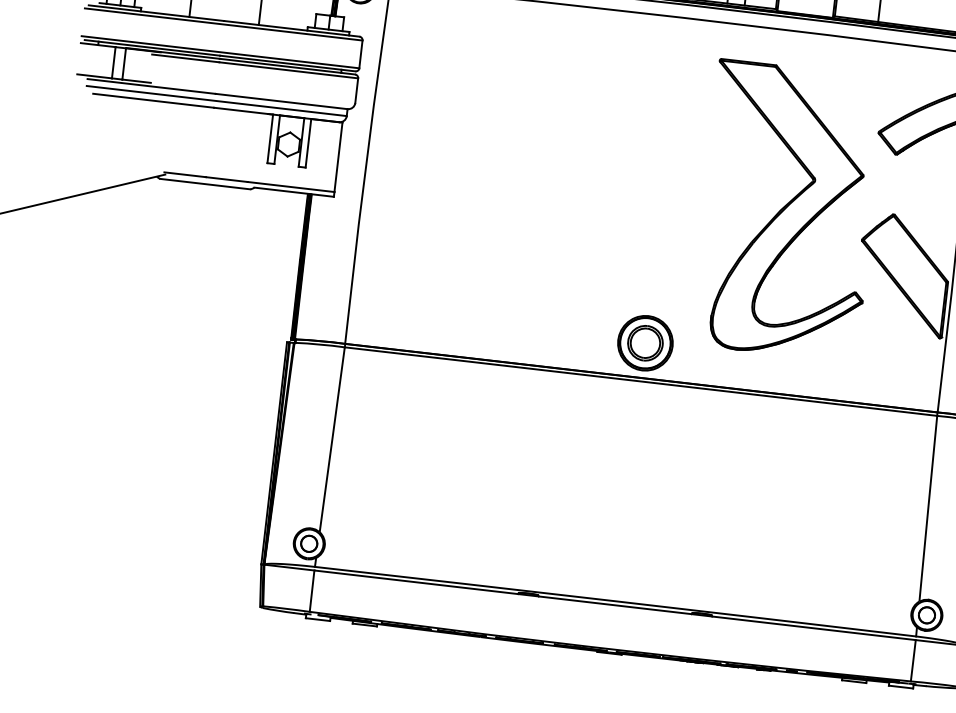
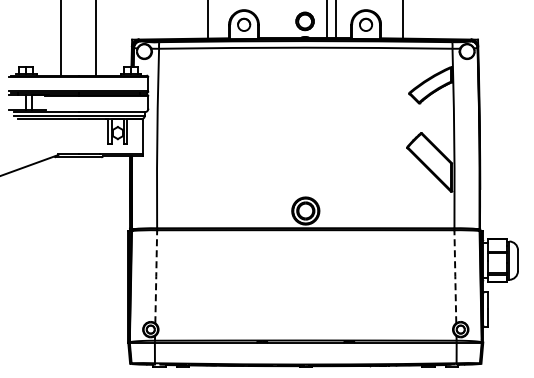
part: (787, 211) -> (368, 137), removed
line: (332, 439) -> (156, 276), solid -> dashed
line: (928, 508) -> (455, 276), solid -> dashed

